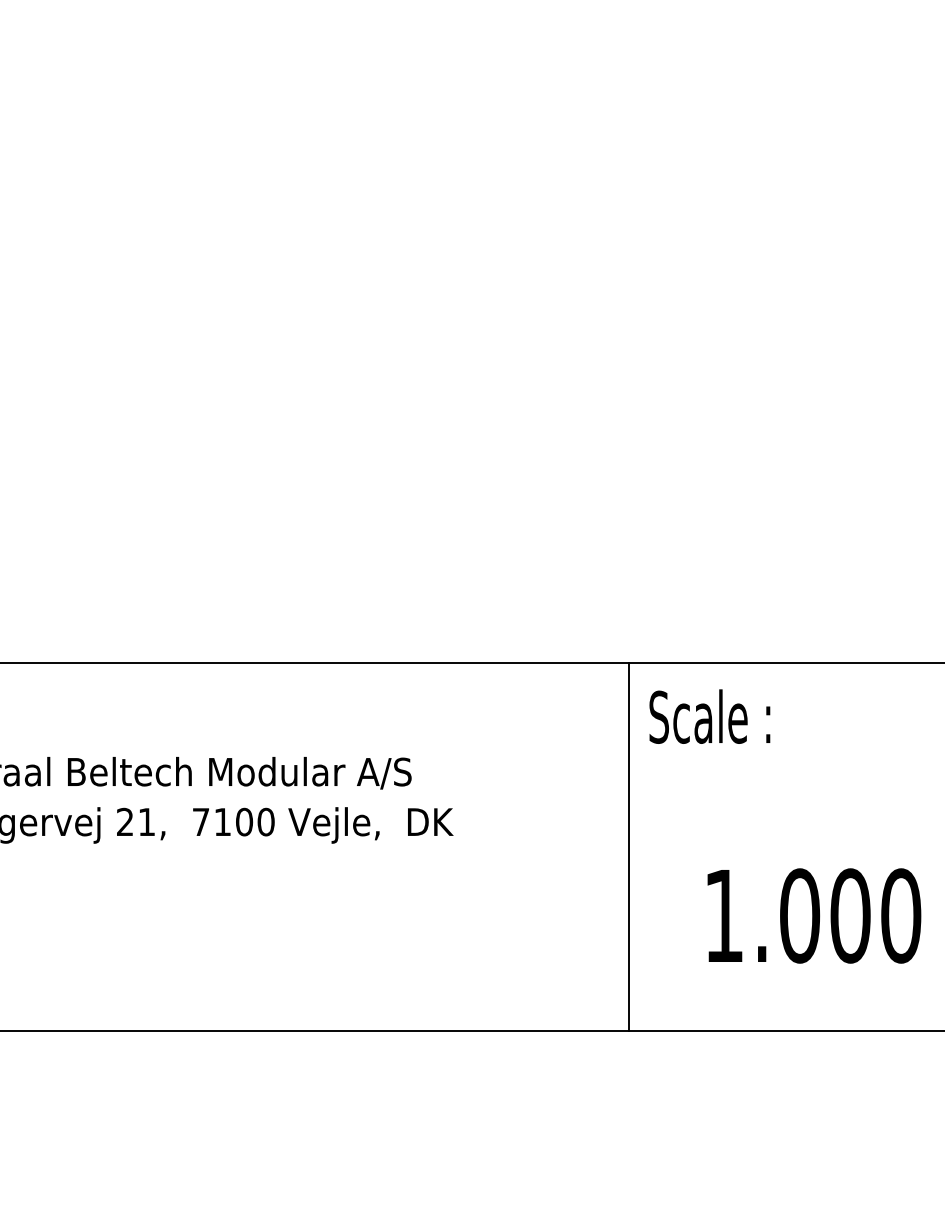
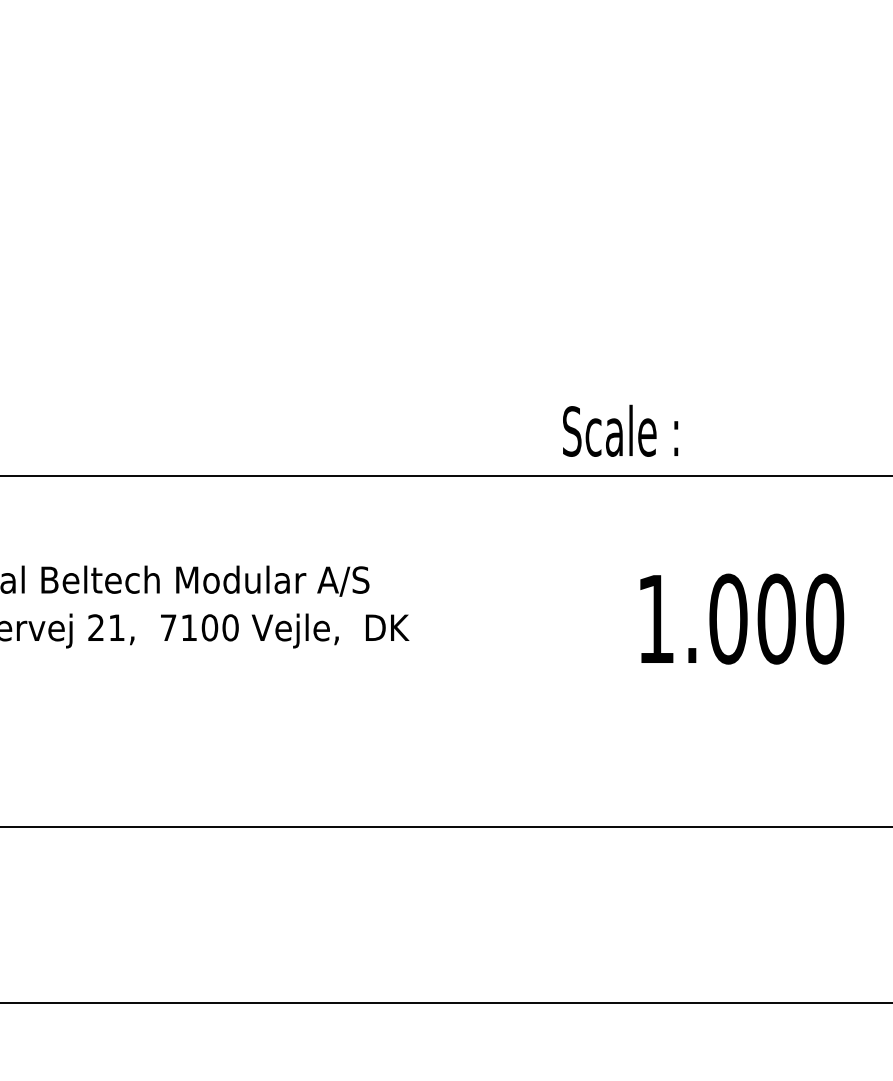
text: (709, 716) -> (620, 430), moved
line: (628, 846) -> (576, 651), removed
text: (814, 915) -> (742, 618), moved

